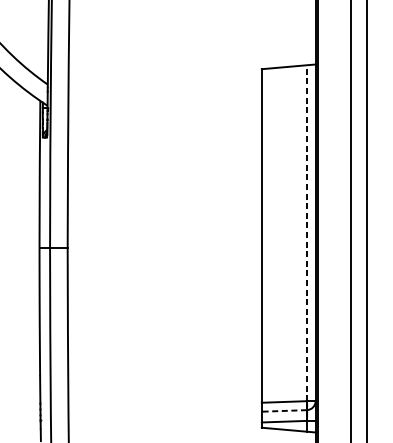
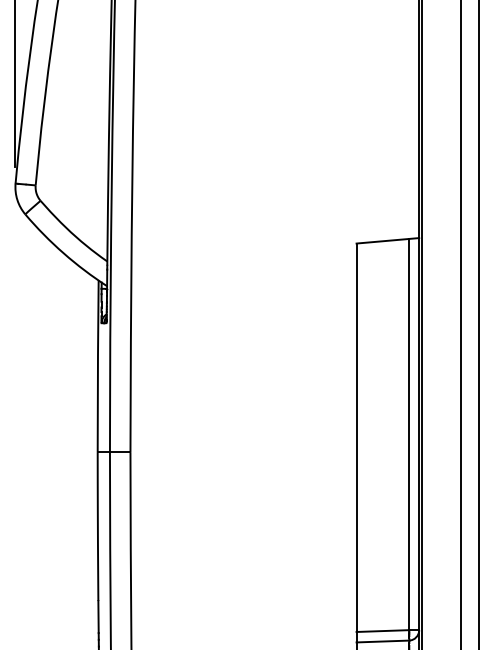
line: (307, 233) -> (409, 434), dashed -> solid
line: (284, 410) -> (382, 641), dashed -> solid

